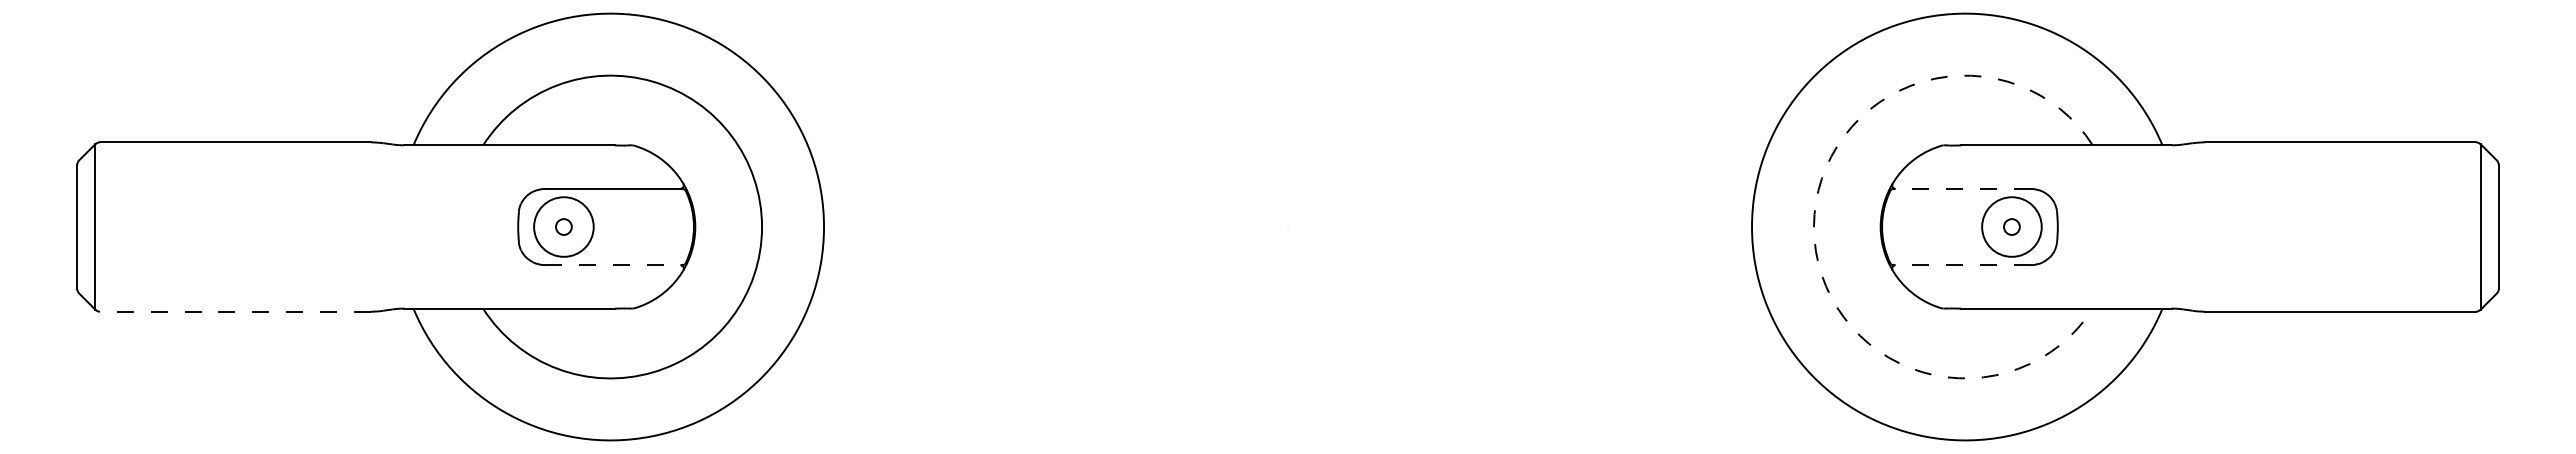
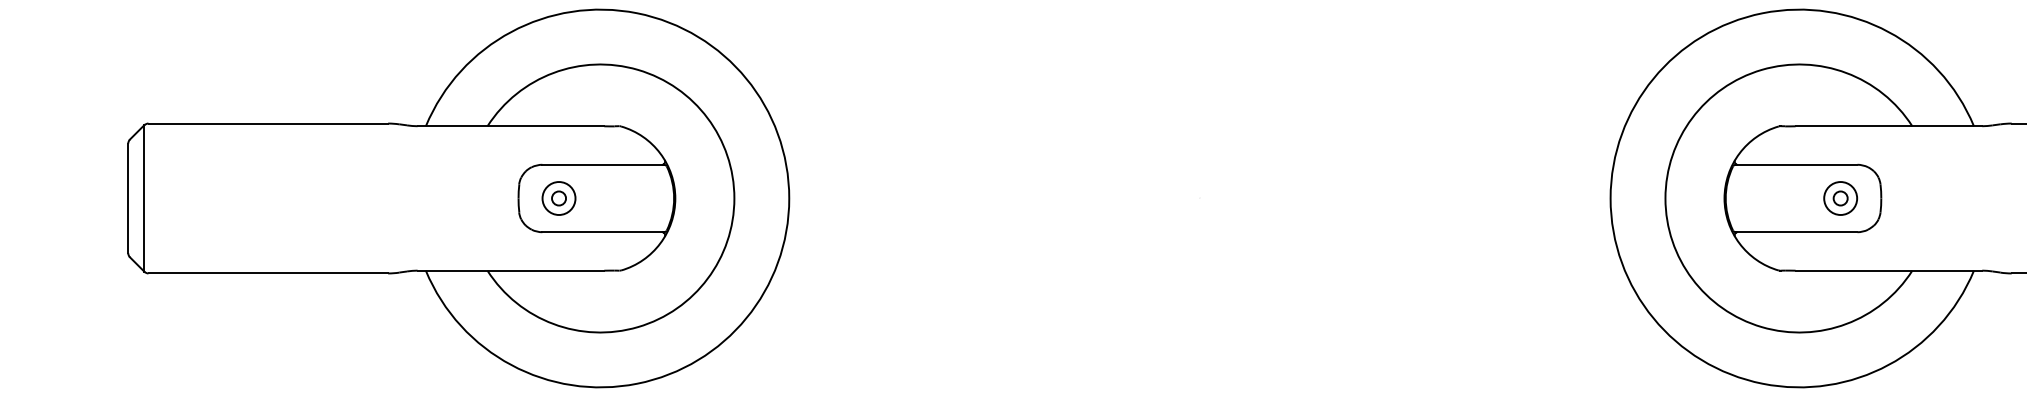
line: (1962, 188) -> (1796, 164), dashed -> solid
circle: (563, 226) -> (558, 198), size x0.62
circle: (2011, 226) -> (1840, 198), size x0.62
arc: (1813, 227) -> (1665, 198), dashed -> solid
line: (613, 265) -> (602, 232), dashed -> solid
line: (1962, 265) -> (1796, 232), dashed -> solid
line: (234, 311) -> (267, 273), dashed -> solid

